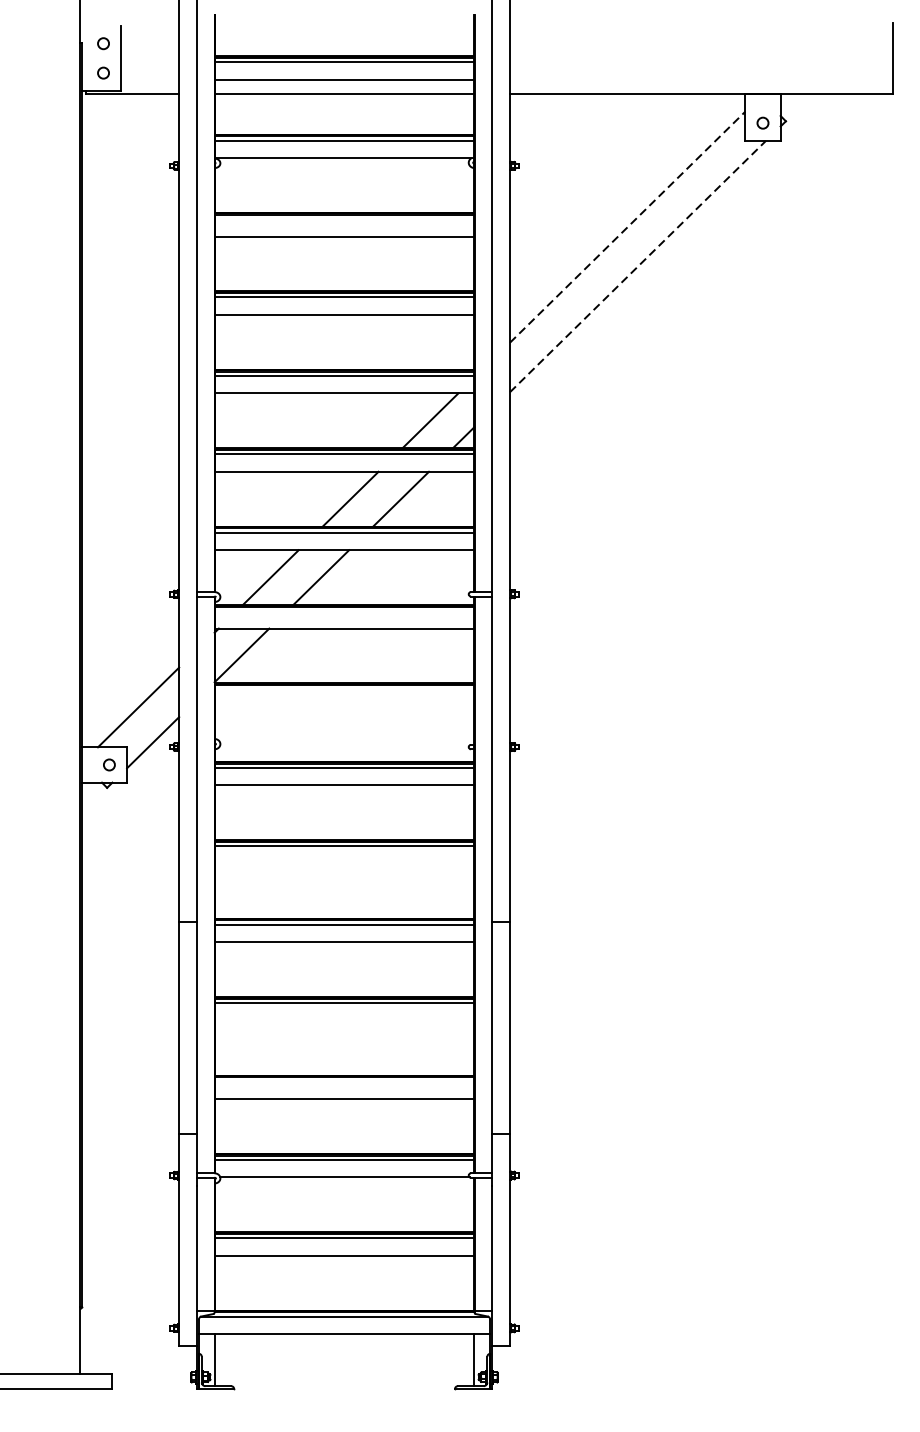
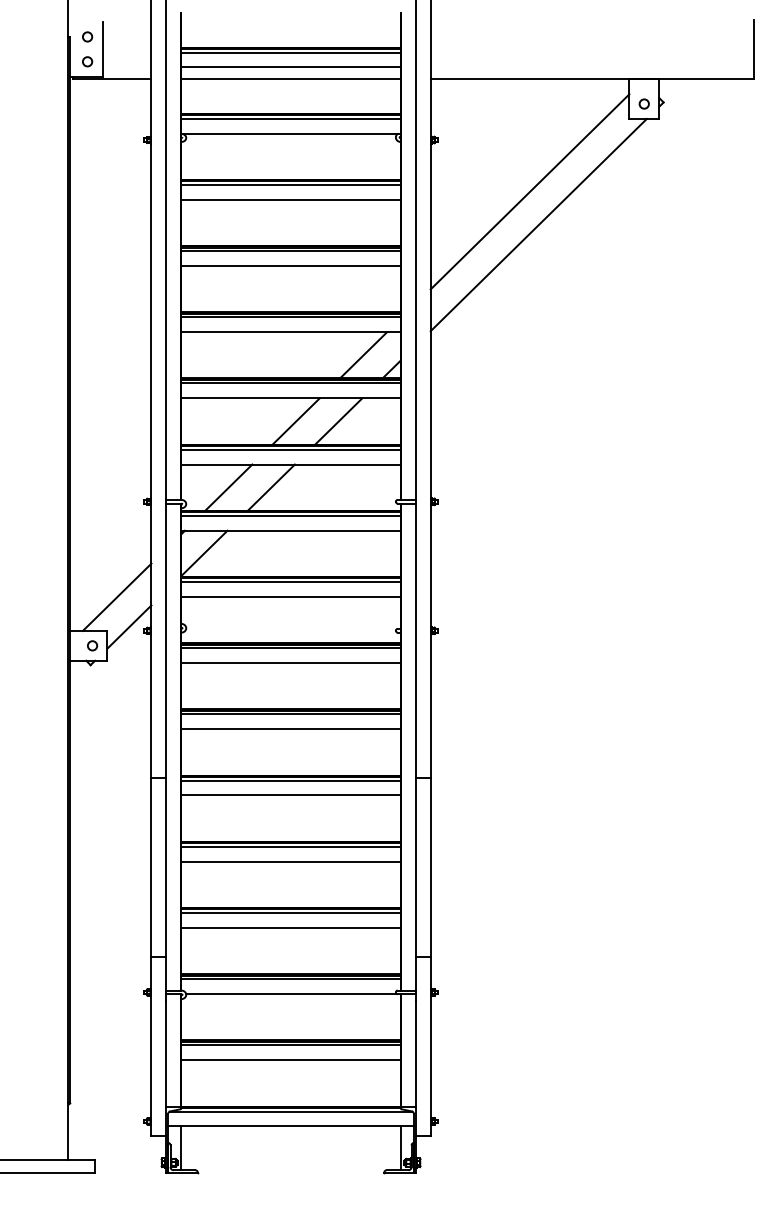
line: (343, 218) -> (290, 184), added
line: (628, 226) -> (530, 191), dashed -> solid
line: (638, 265) -> (539, 224), dashed -> solid
line: (343, 610) -> (290, 515), added
line: (343, 689) -> (290, 582), added
line: (343, 706) -> (290, 596), added
line: (343, 864) -> (290, 729), added
line: (343, 1020) -> (290, 861), added
line: (343, 1080) -> (290, 912), added

